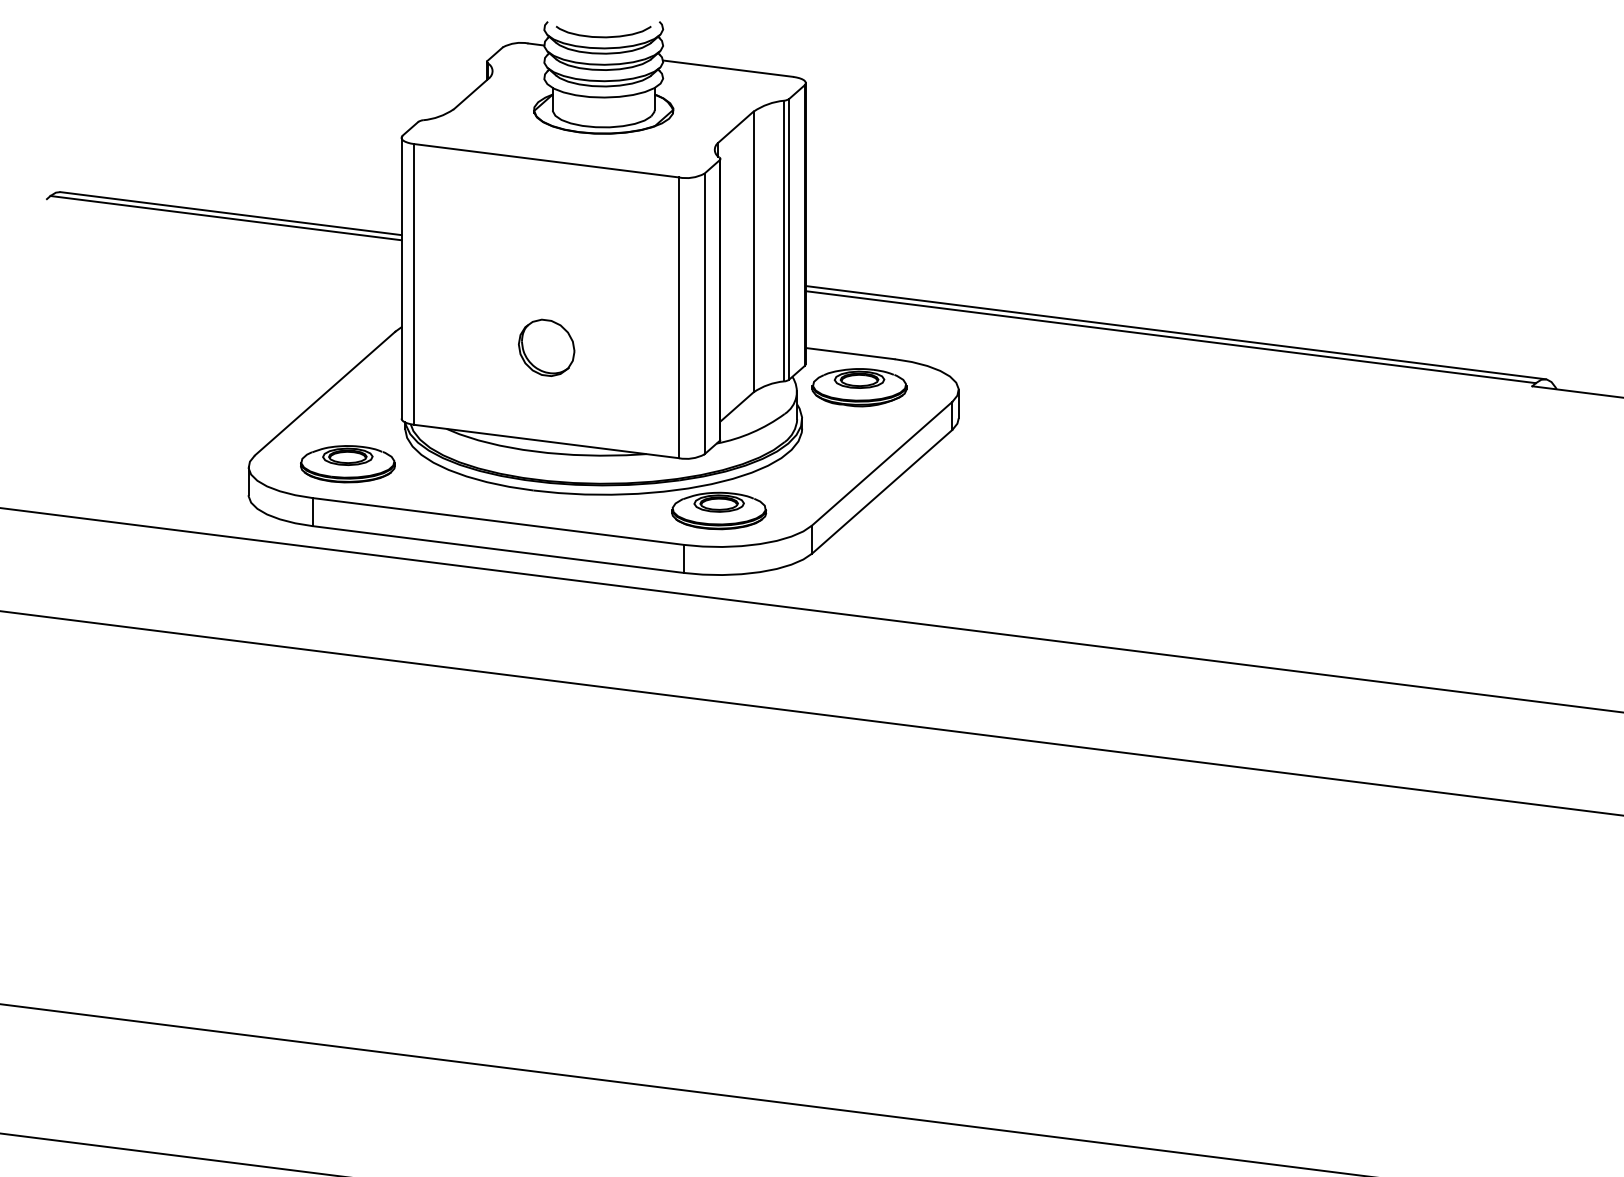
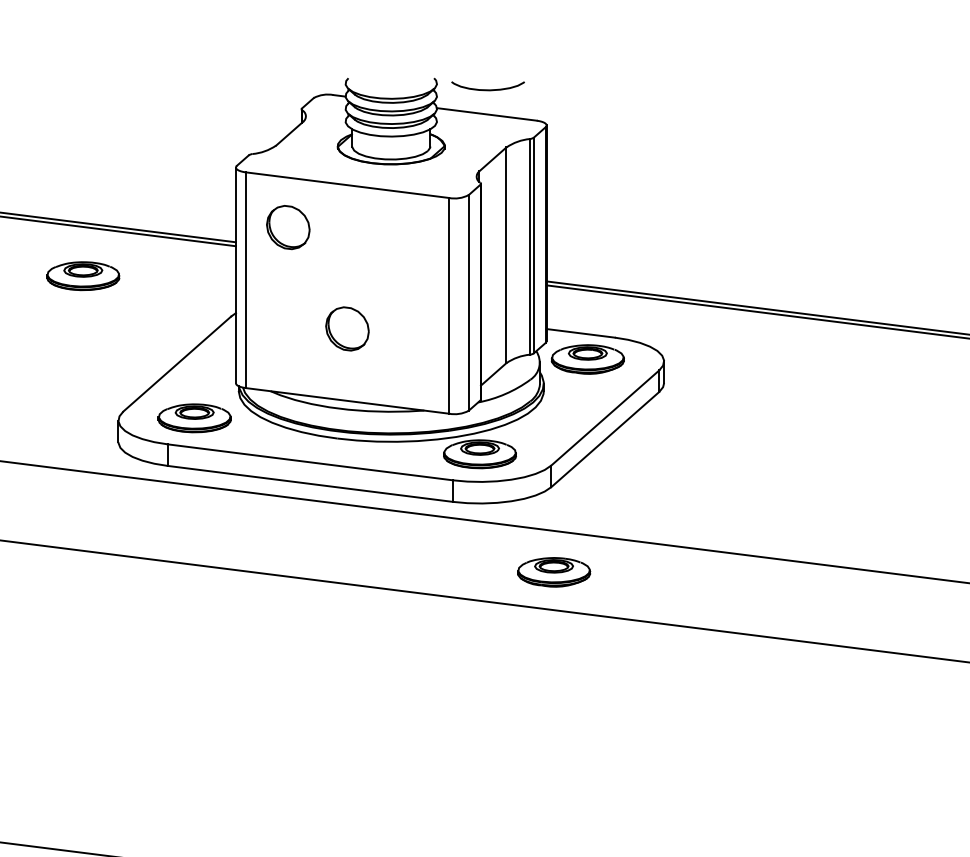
curve: (603, 36) -> (487, 89), moved
part: (469, 215) -> (288, 227), added
part: (202, 279) -> (83, 276), added
part: (815, 664) -> (554, 572), added

